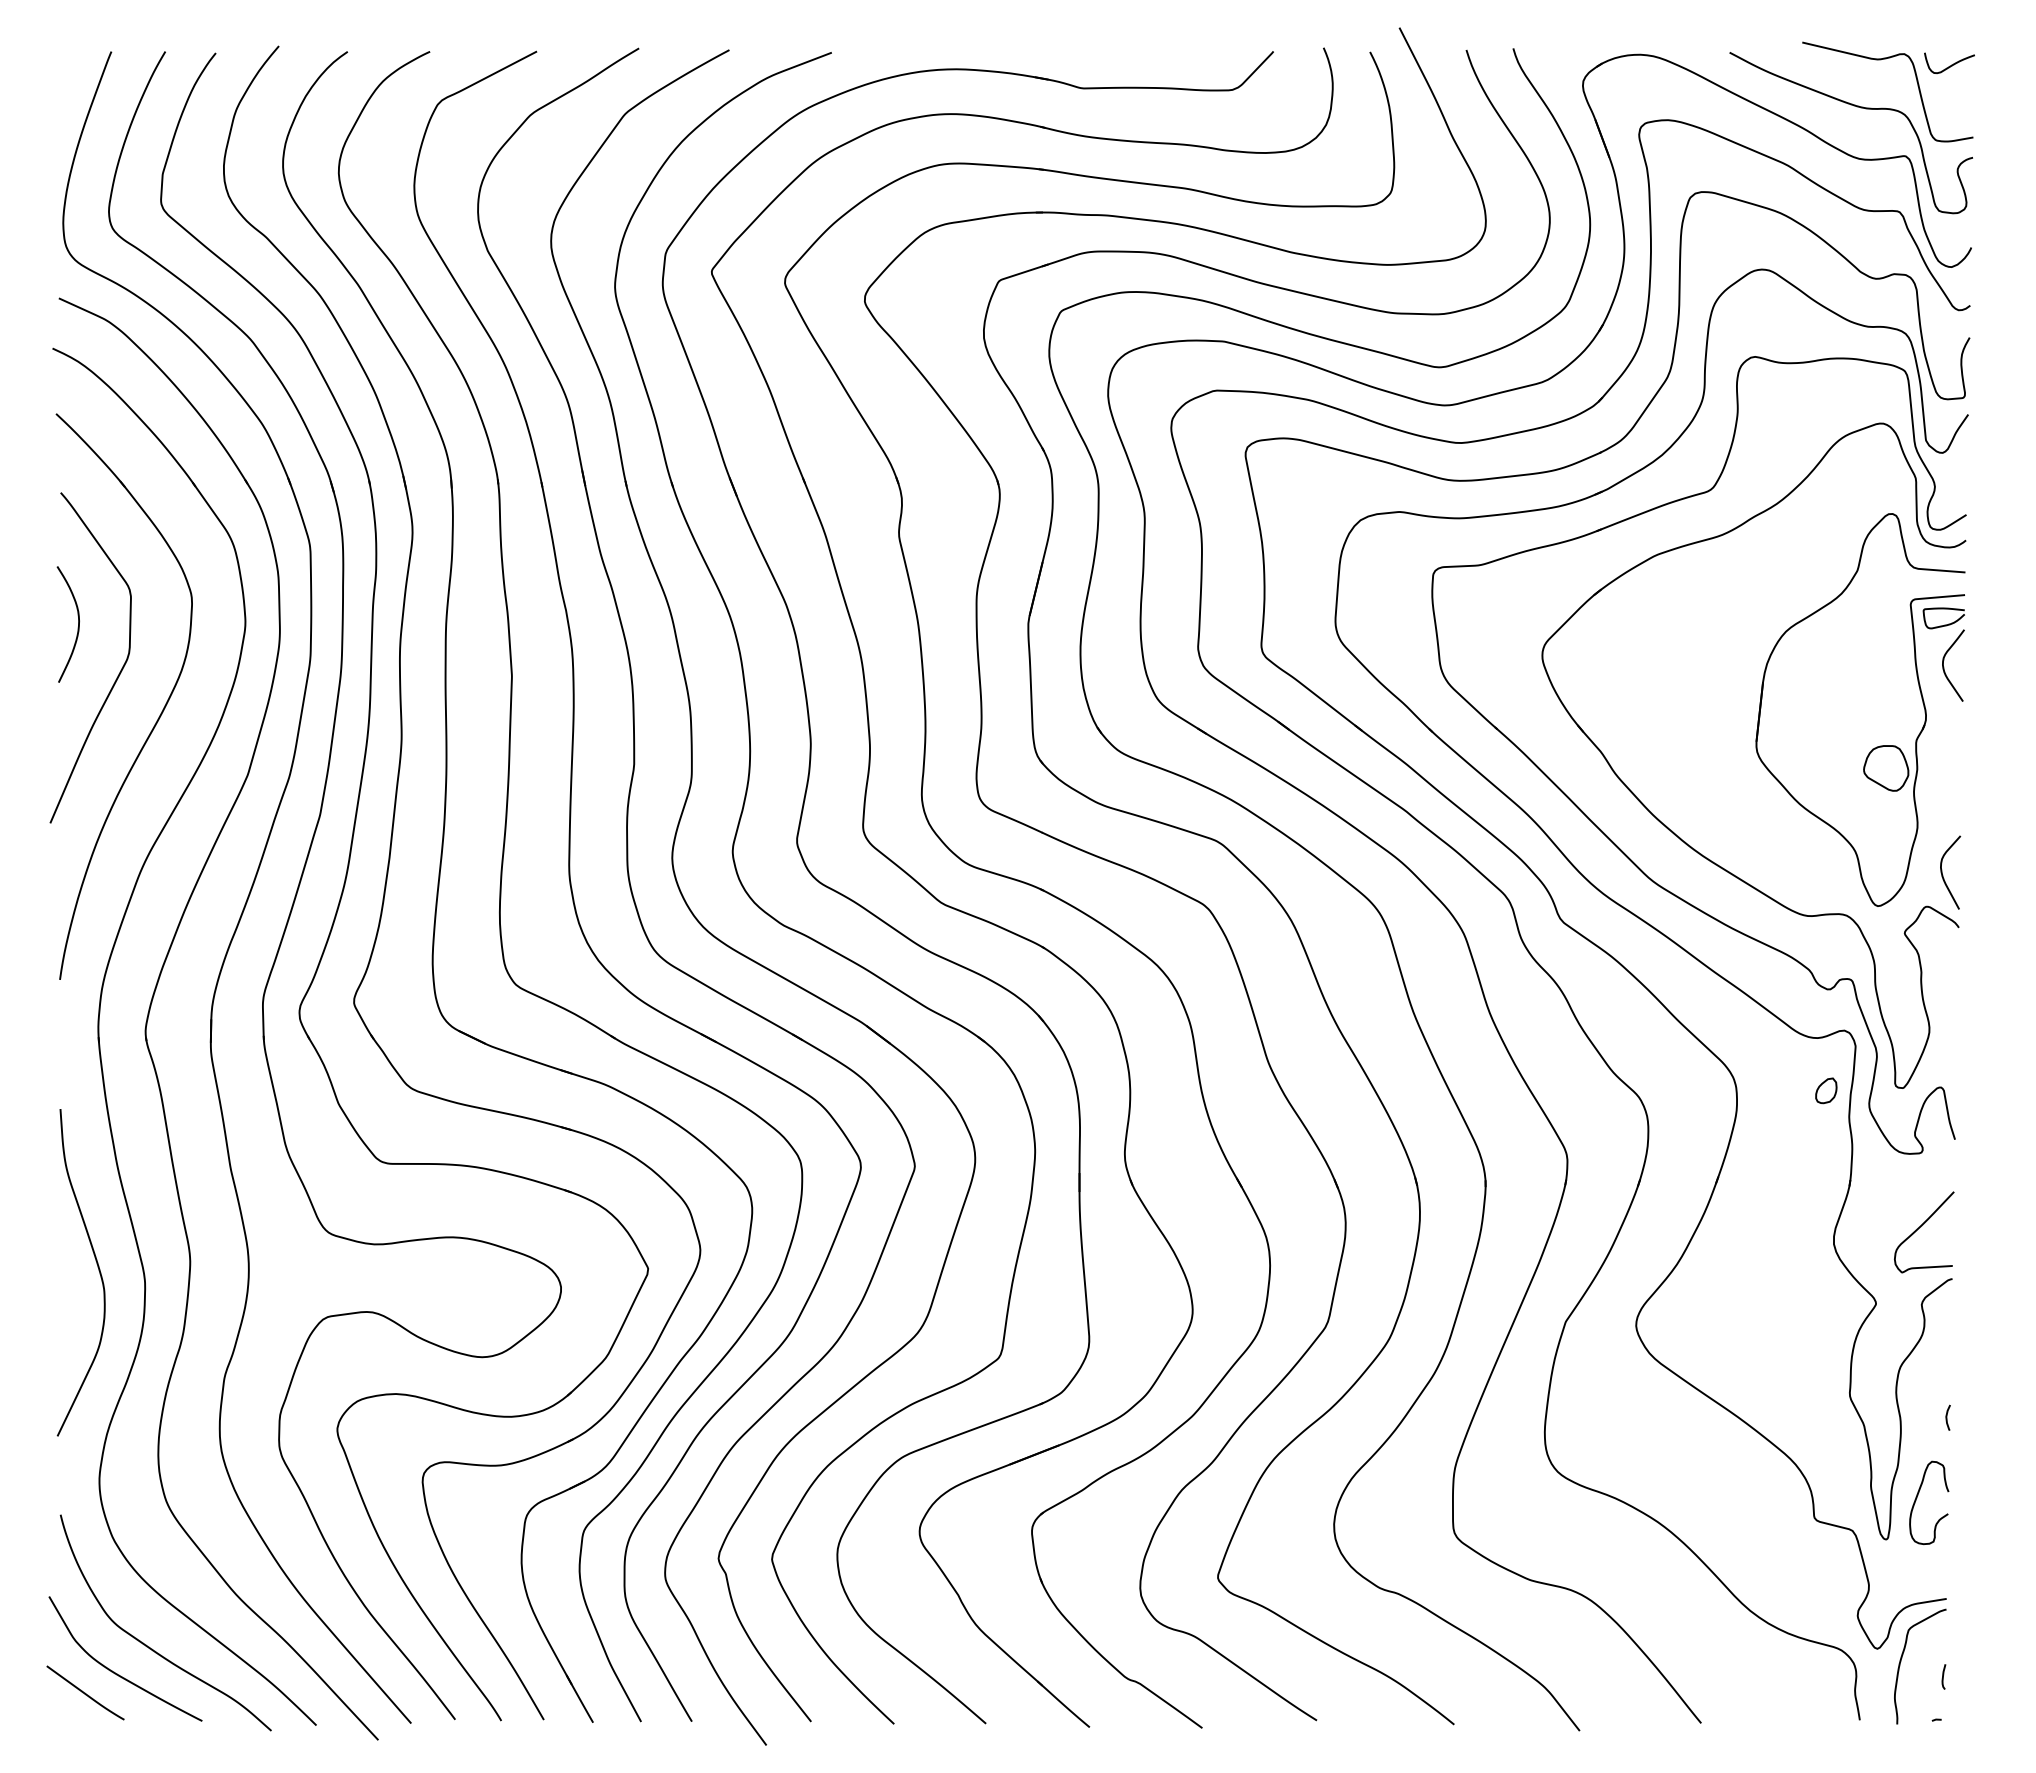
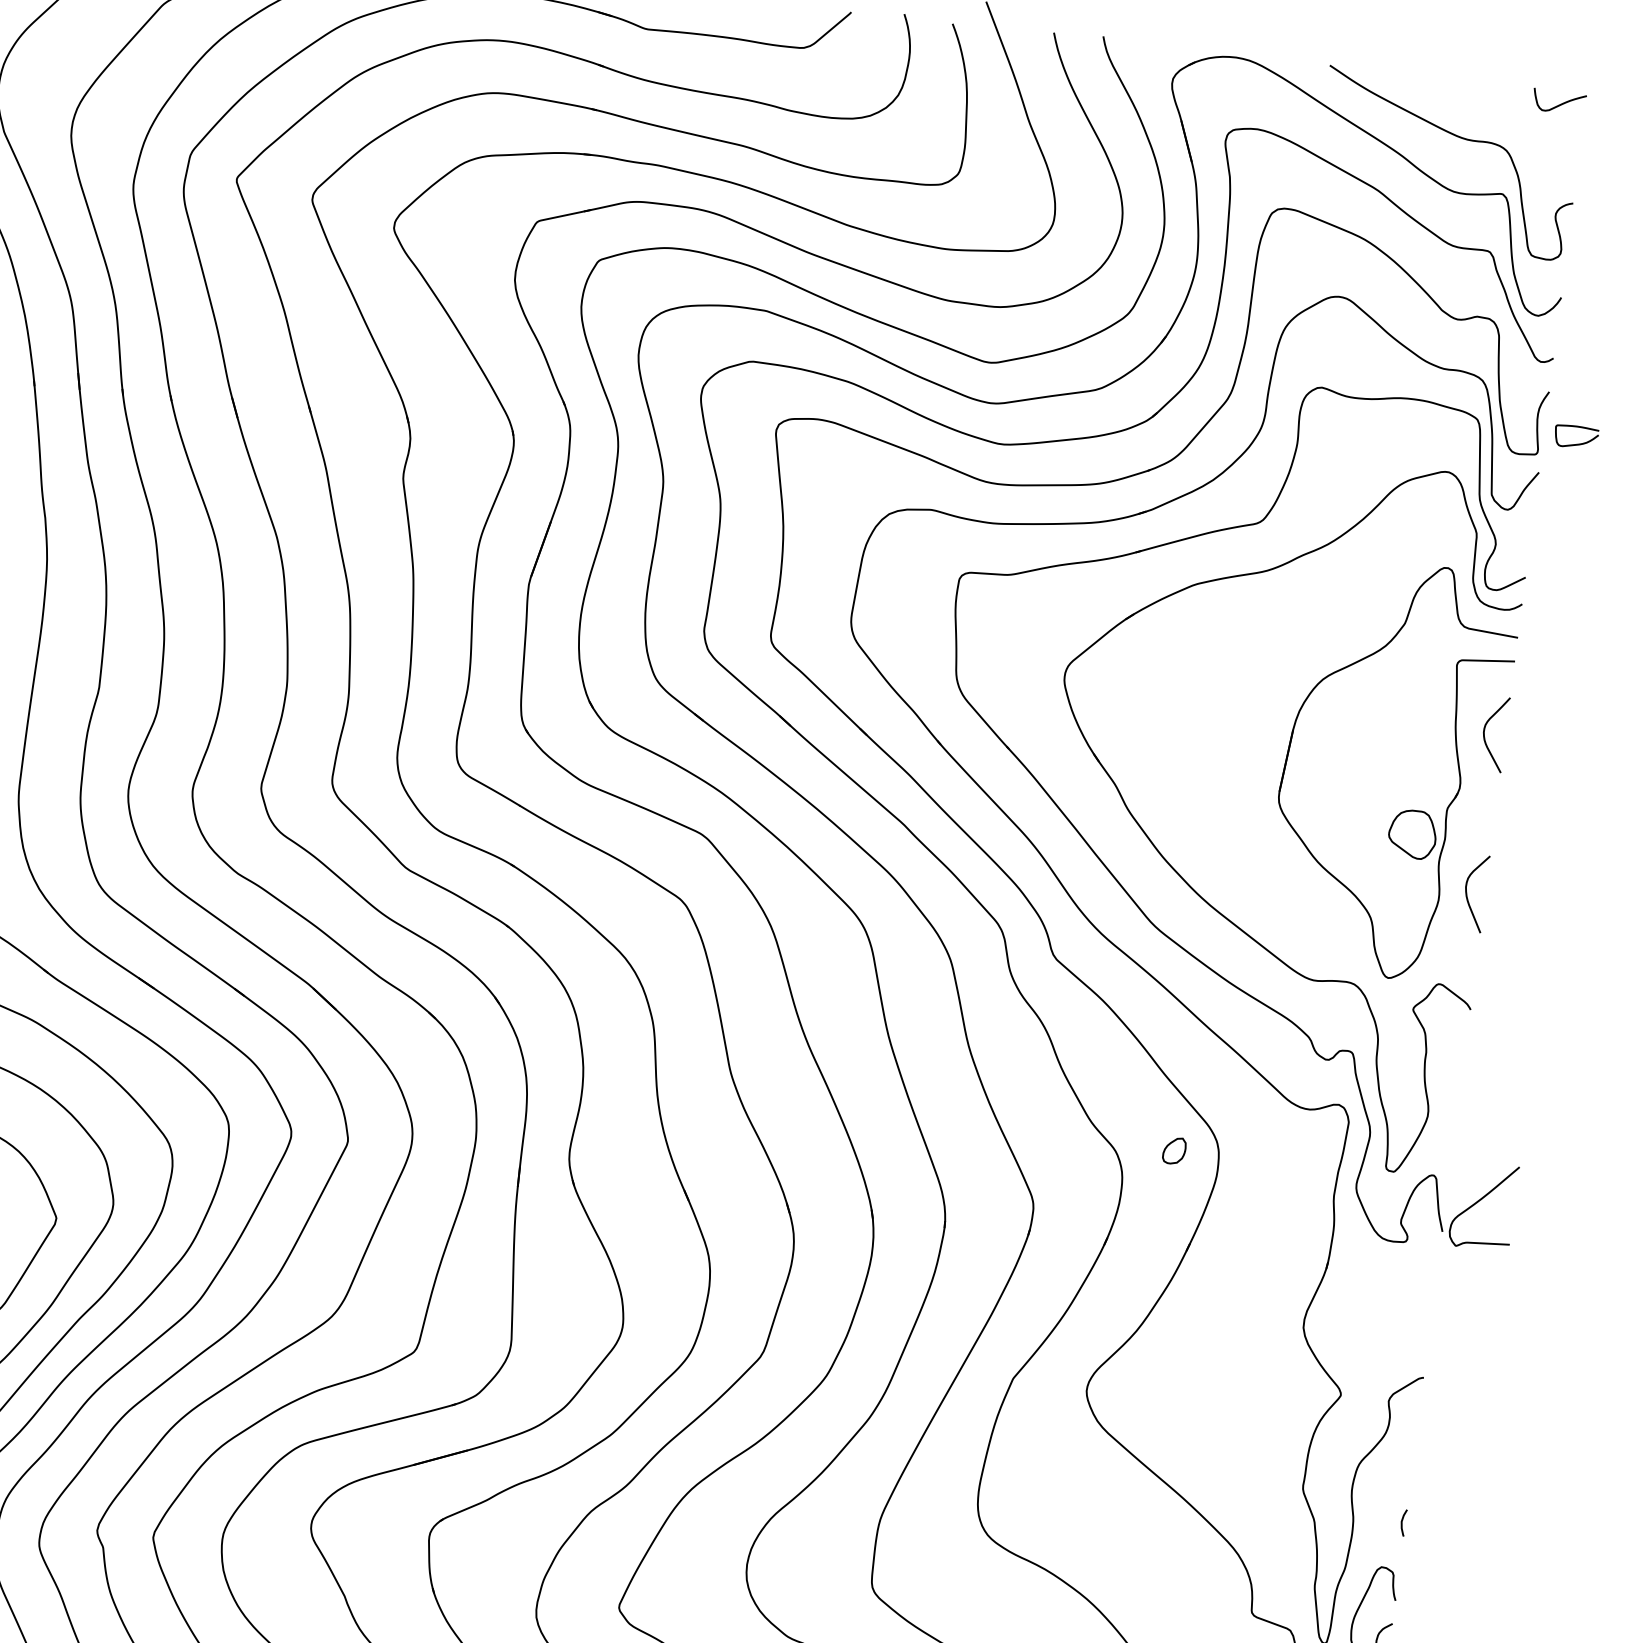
curve: (1916, 82) -> (1522, 118), removed
curve: (1944, 624) -> (1576, 443), moved
curve: (1943, 875) -> (1467, 895), moved
part: (1826, 1090) -> (1174, 1150), moved
curve: (1922, 1226) -> (1482, 1199), moved

